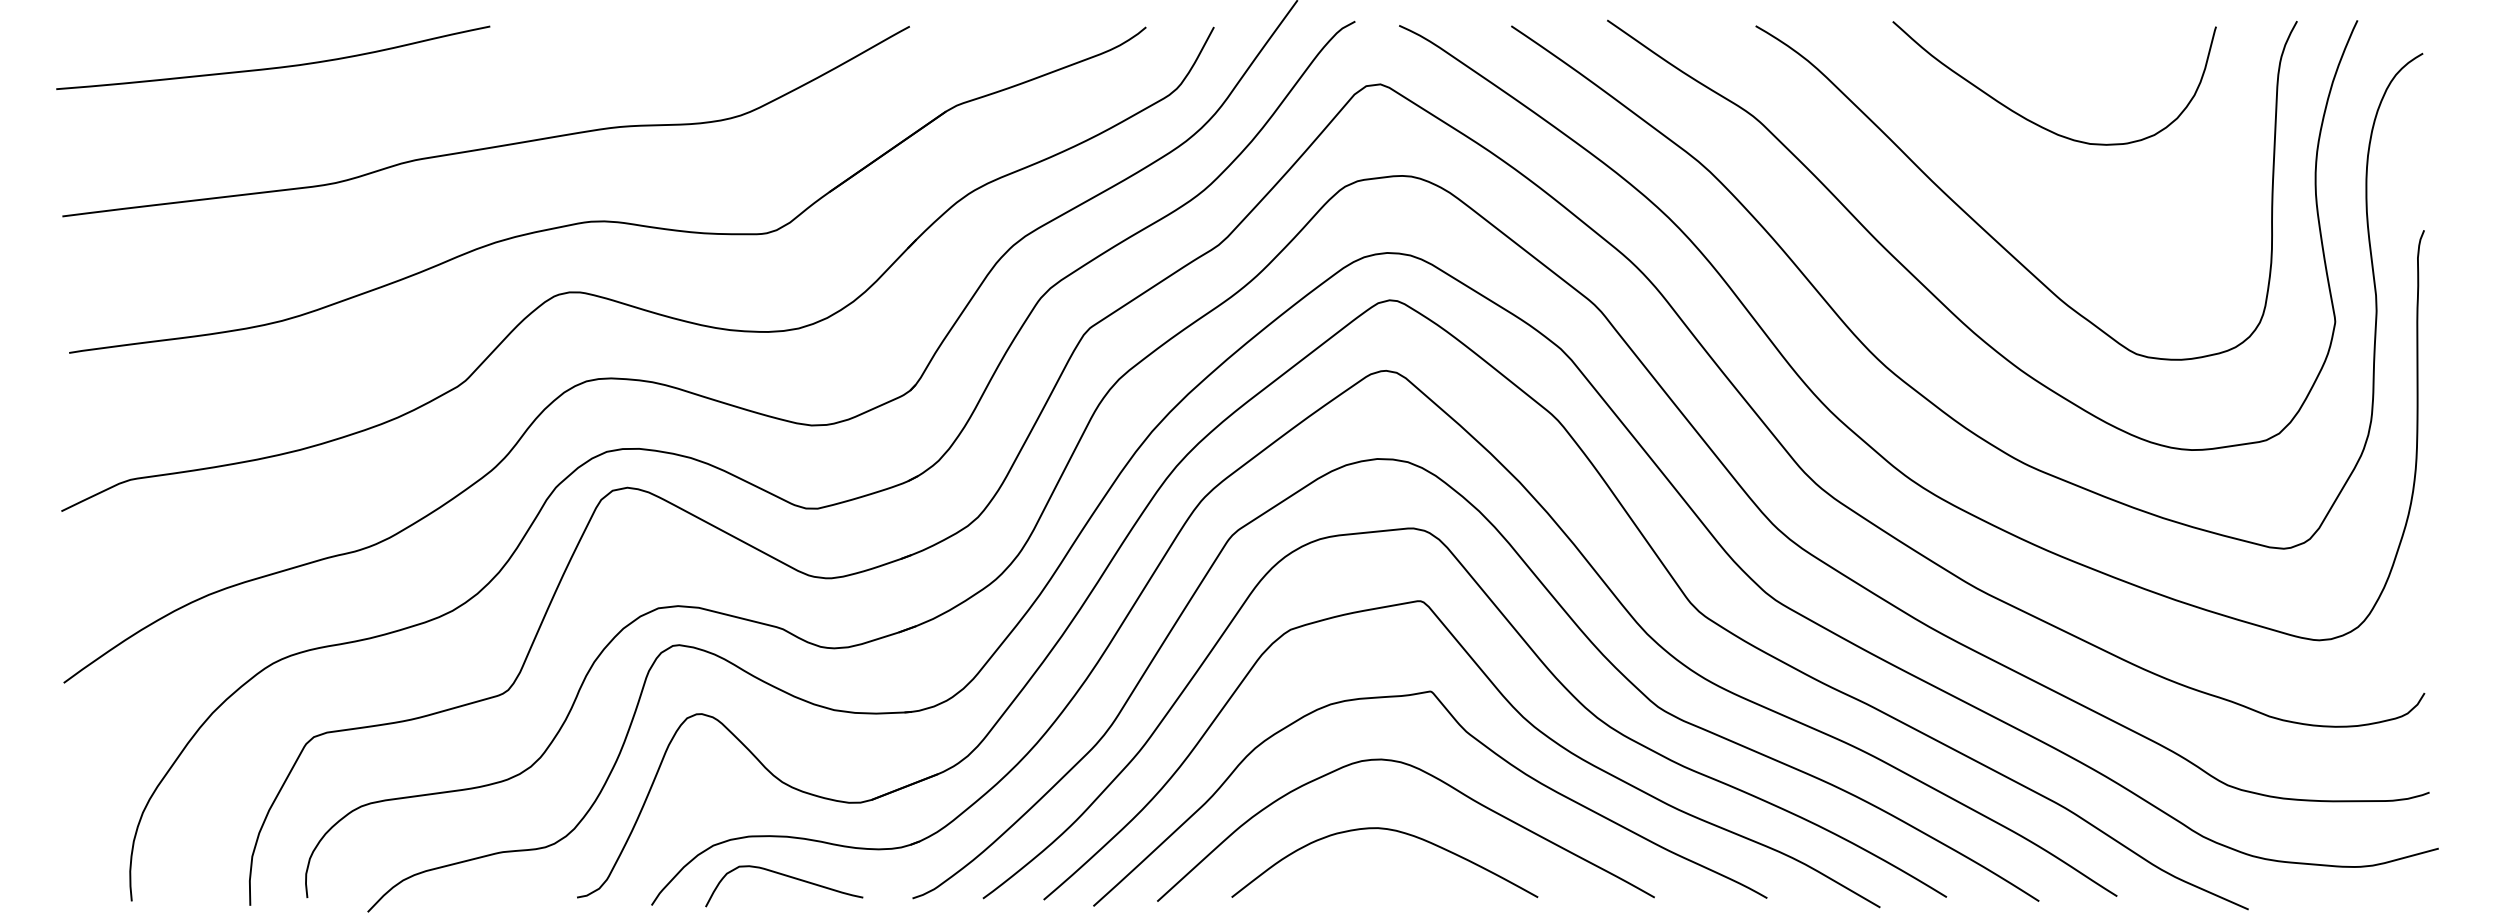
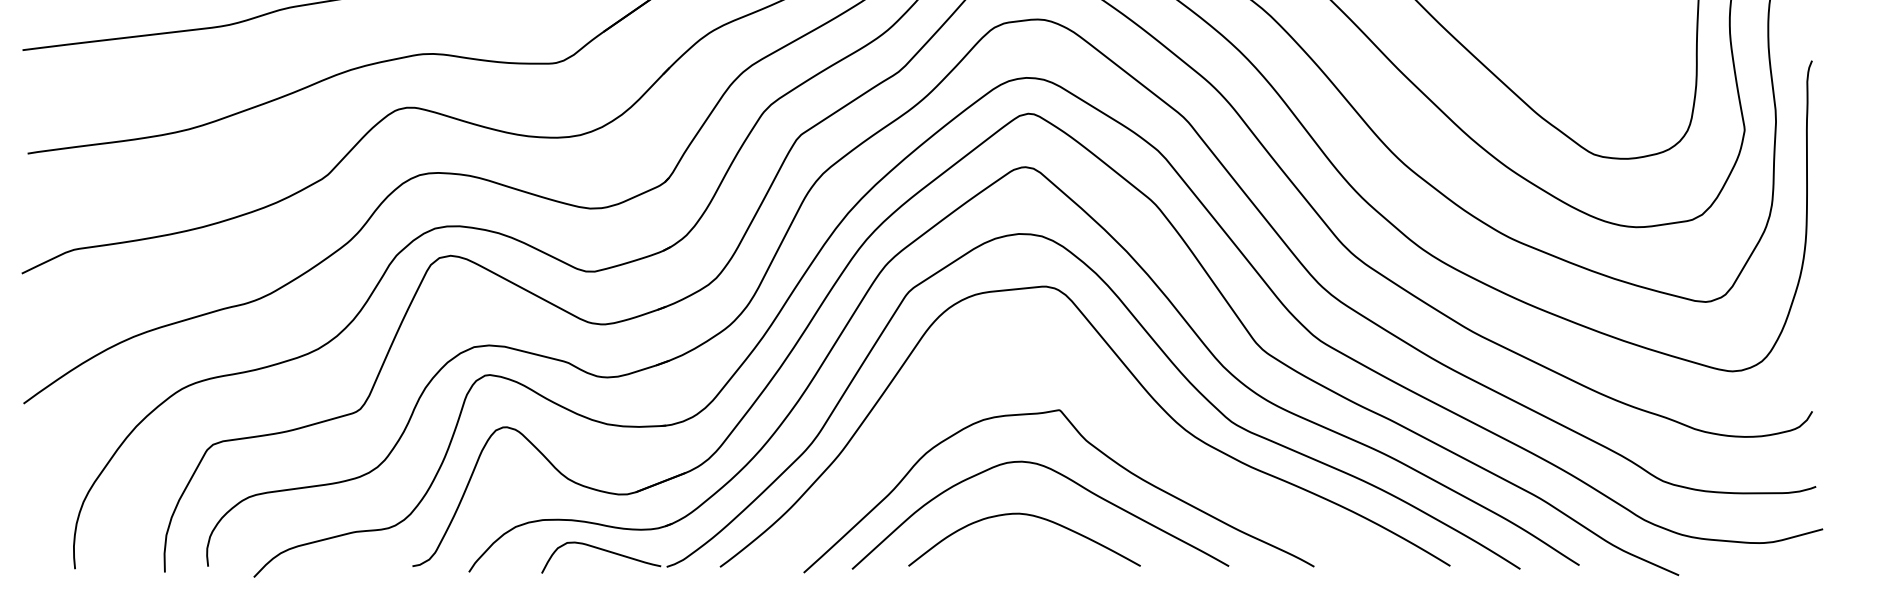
curve: (1510, 705) -> (1119, 420), removed
curve: (788, 877) -> (604, 551), moved

